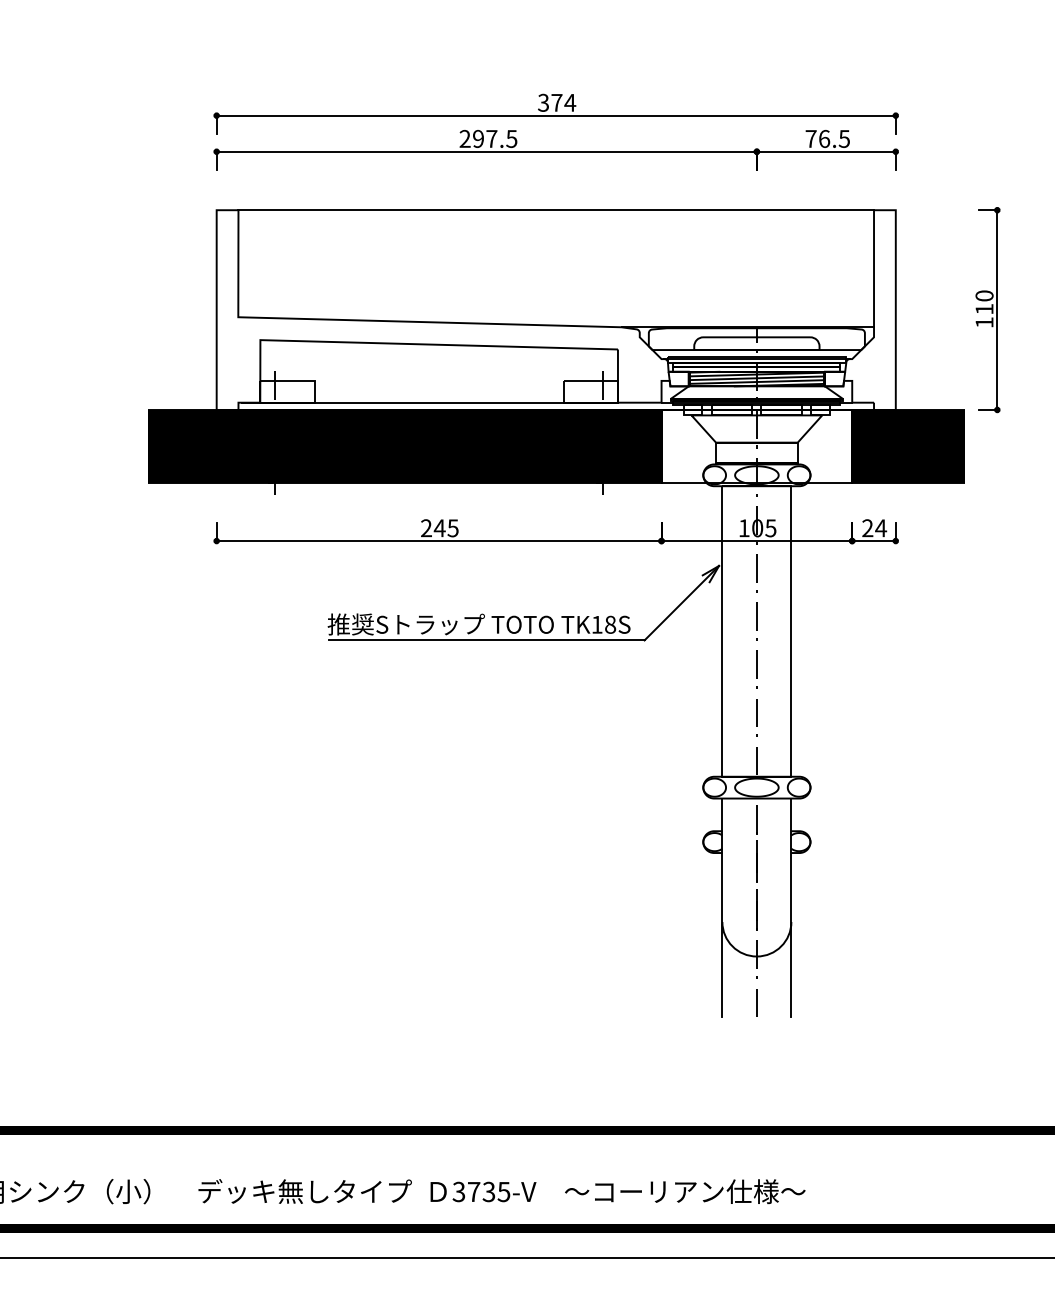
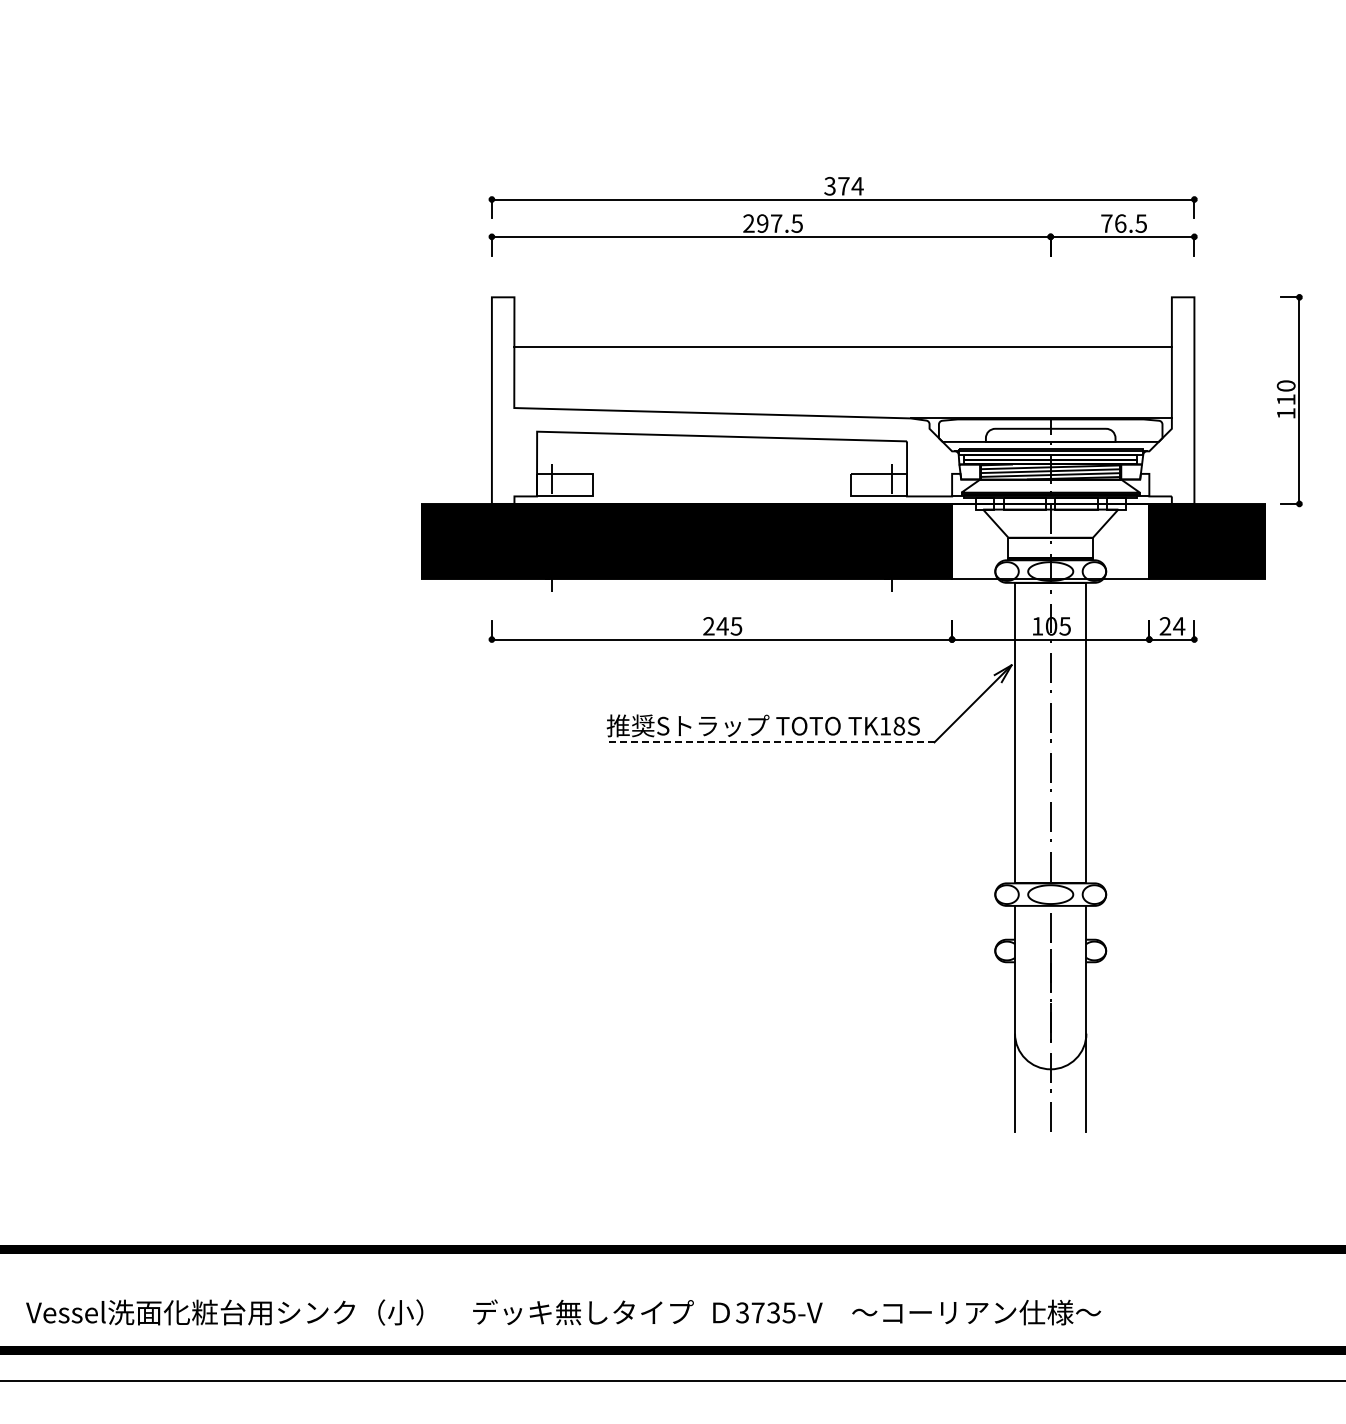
line: (555, 210) -> (842, 347), moved
line: (429, 402) -> (712, 496), removed
line: (485, 640) -> (770, 742), solid -> dashed

